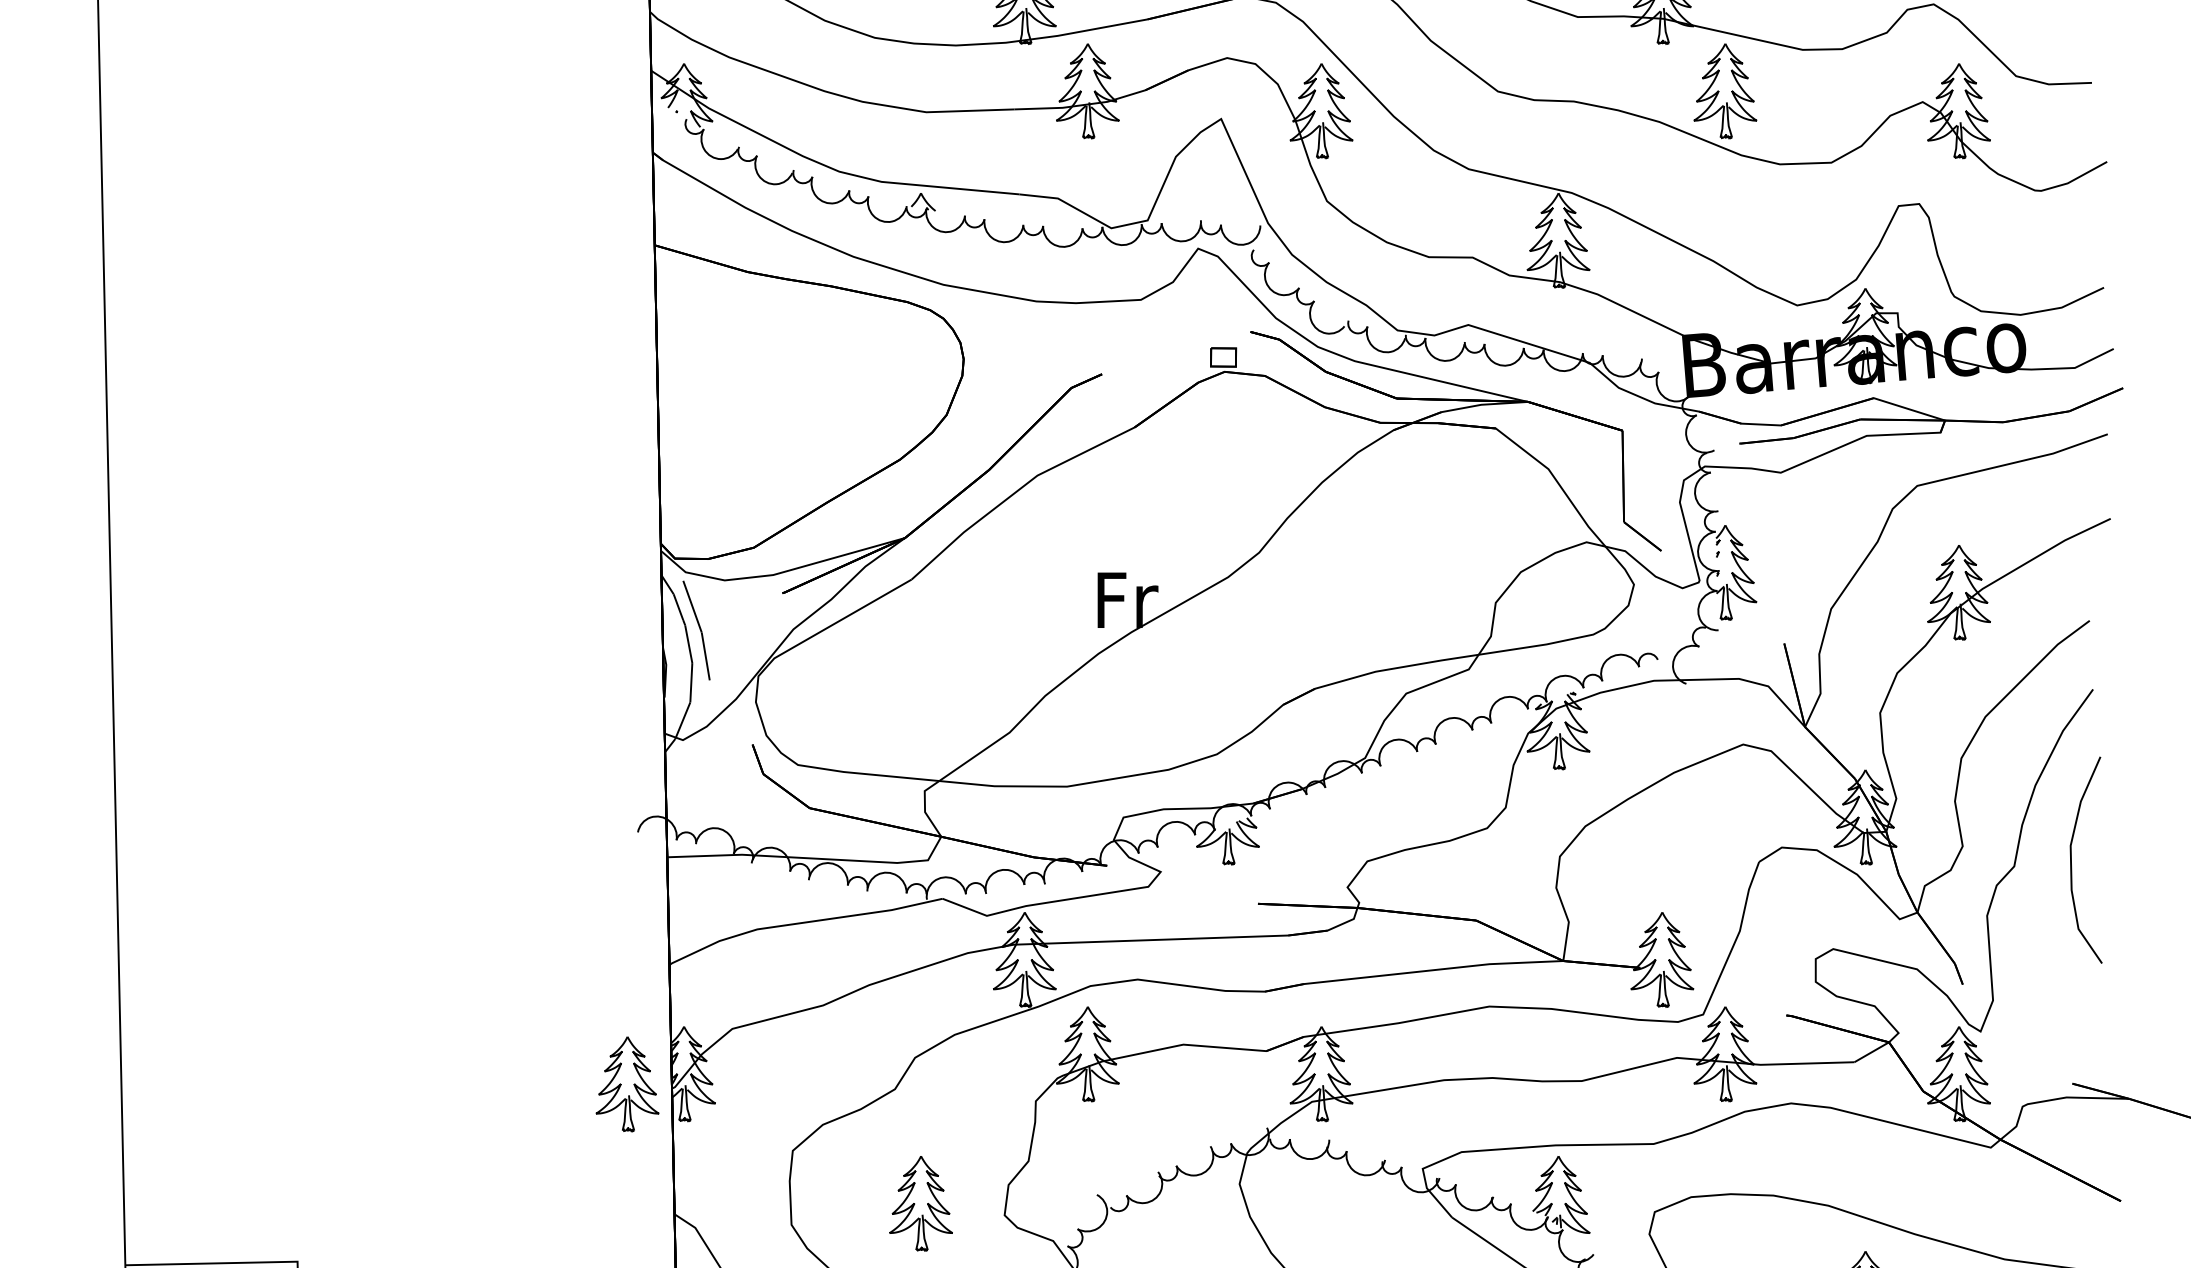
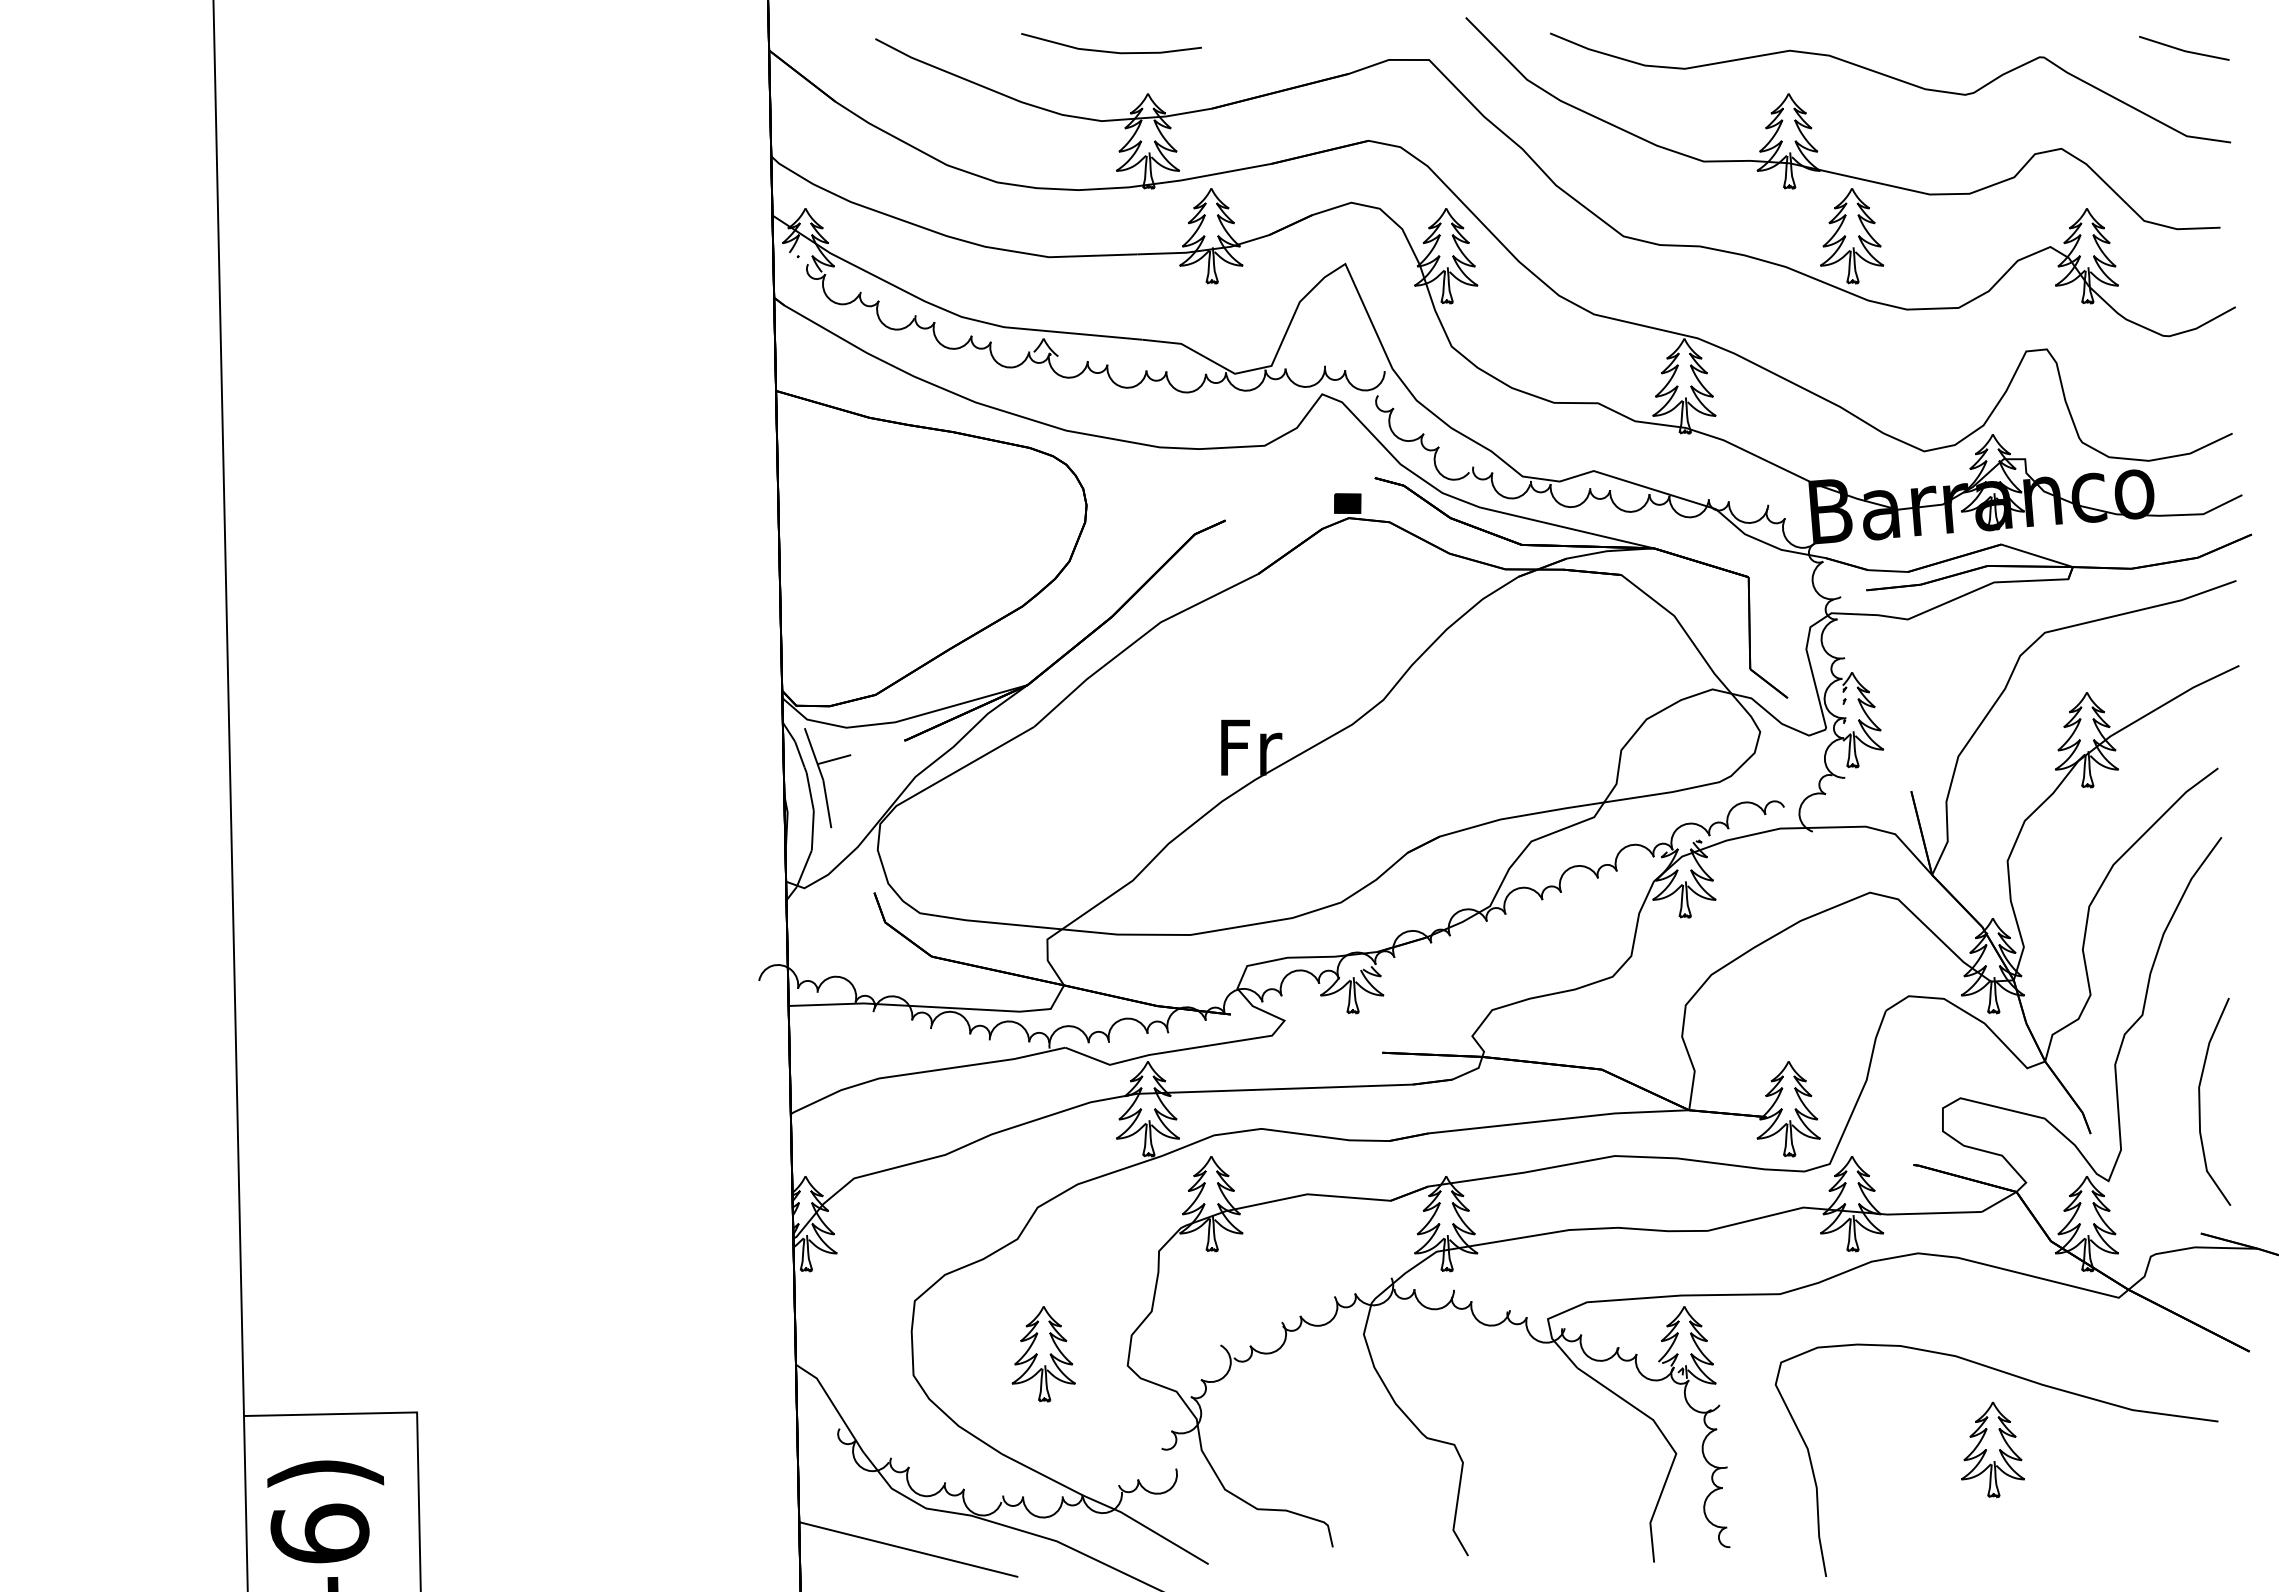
fill: (1223, 357) -> (1347, 503), added
line: (712, 612) -> (834, 759), added
curve: (2072, 859) -> (2200, 1101), moved
part: (627, 1084) -> (748, 1234), removed

